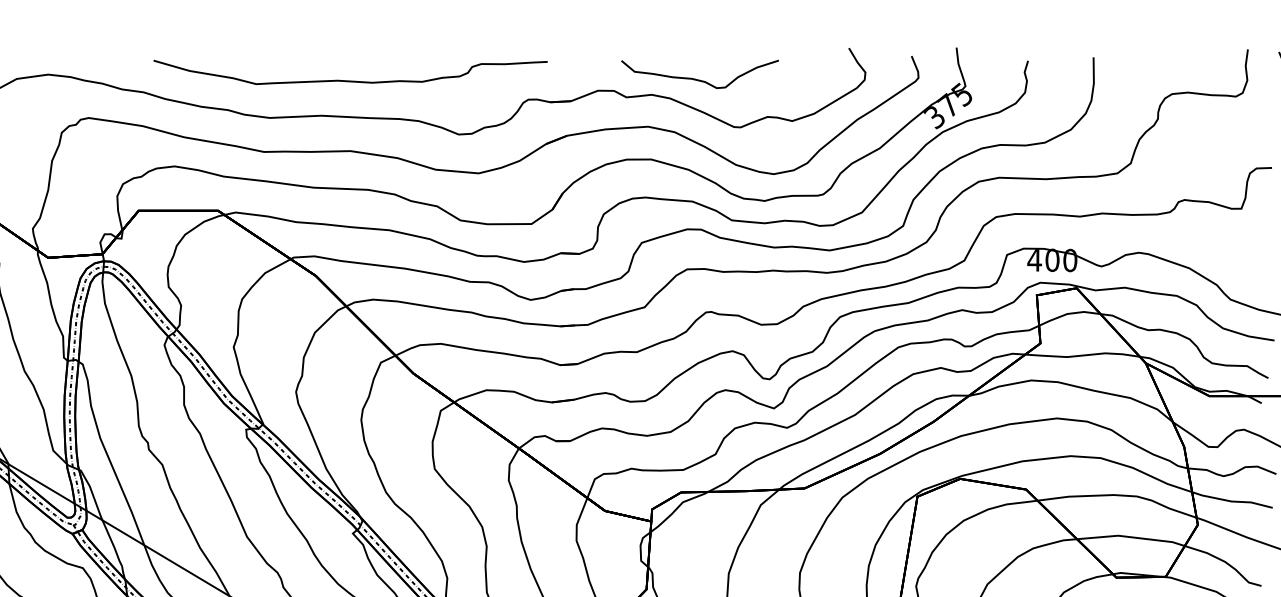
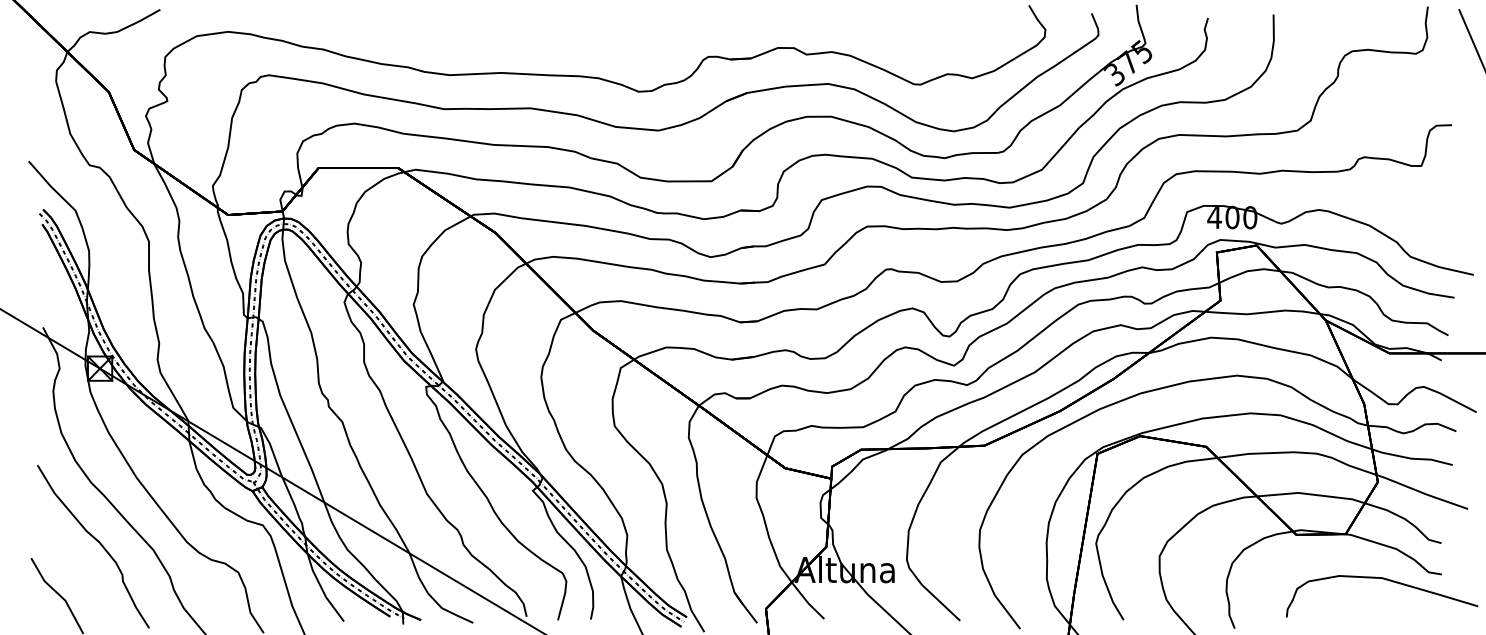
curve: (698, 79) -> (878, 36), removed
curve: (350, 80) -> (530, 37), removed

